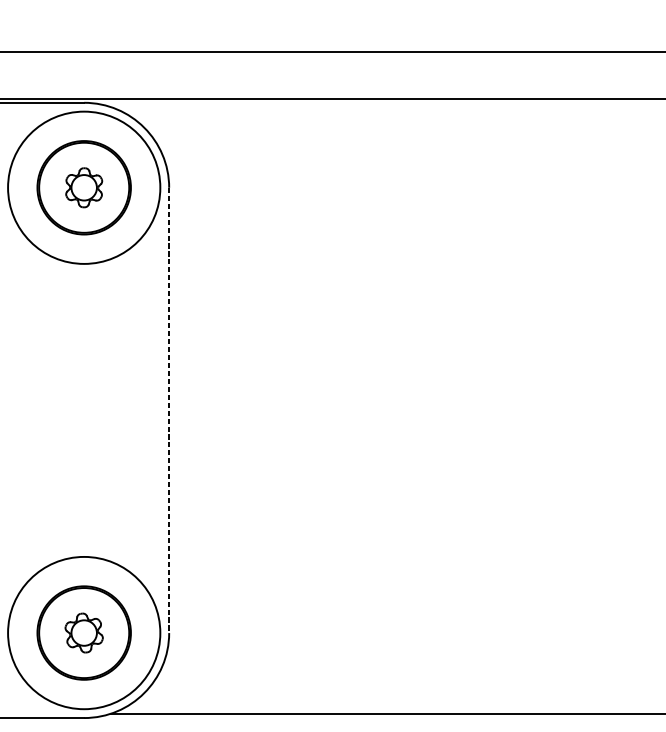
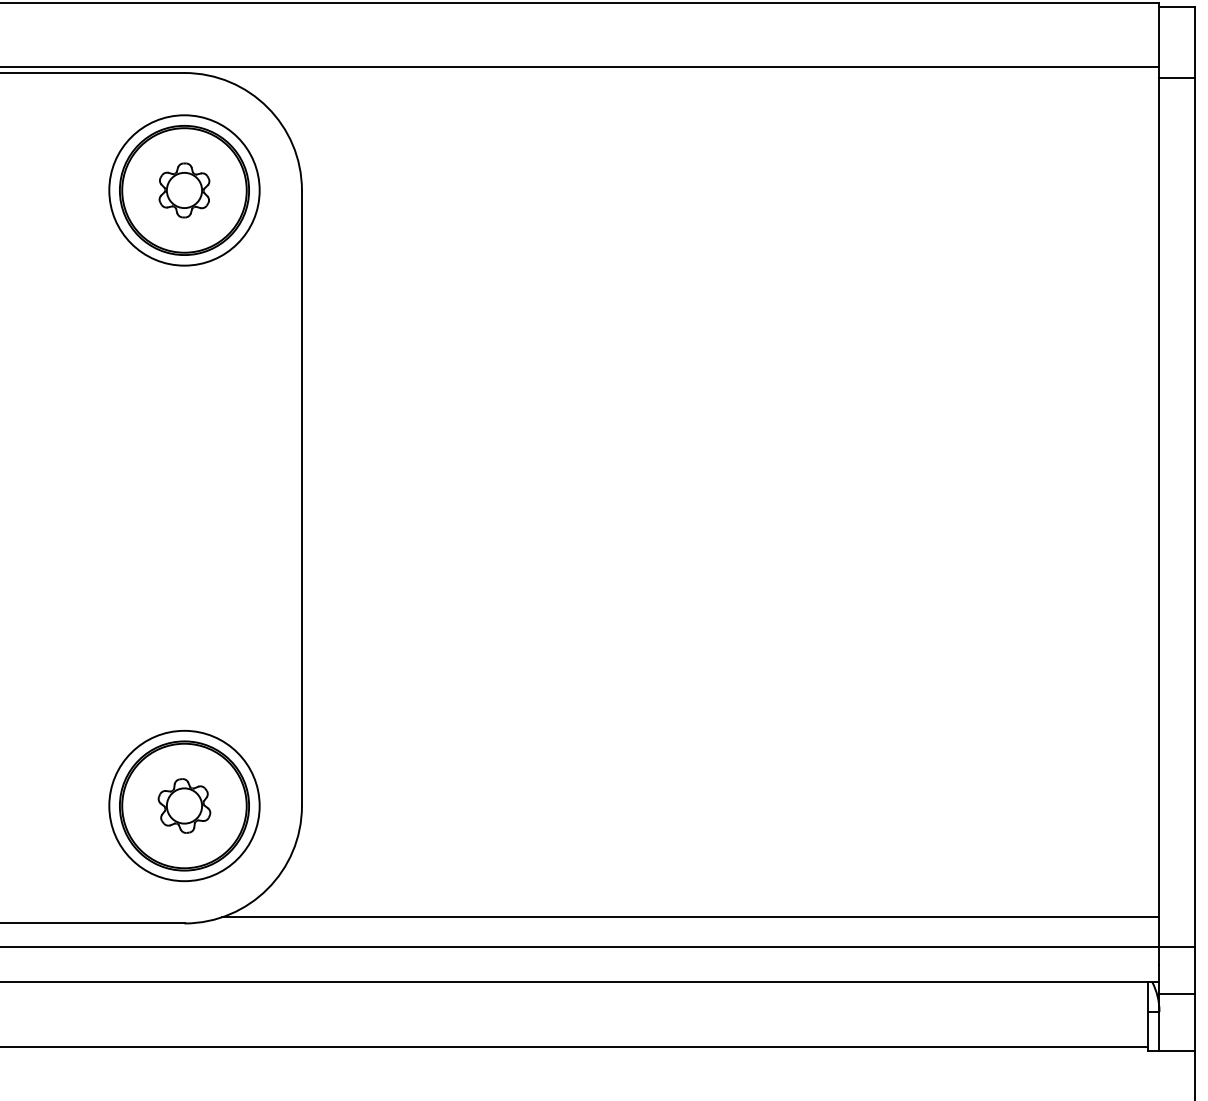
circle: (84, 187) -> (184, 190), size x0.71
line: (168, 410) -> (301, 498), dashed -> solid
circle: (84, 632) -> (184, 805), size x0.71

